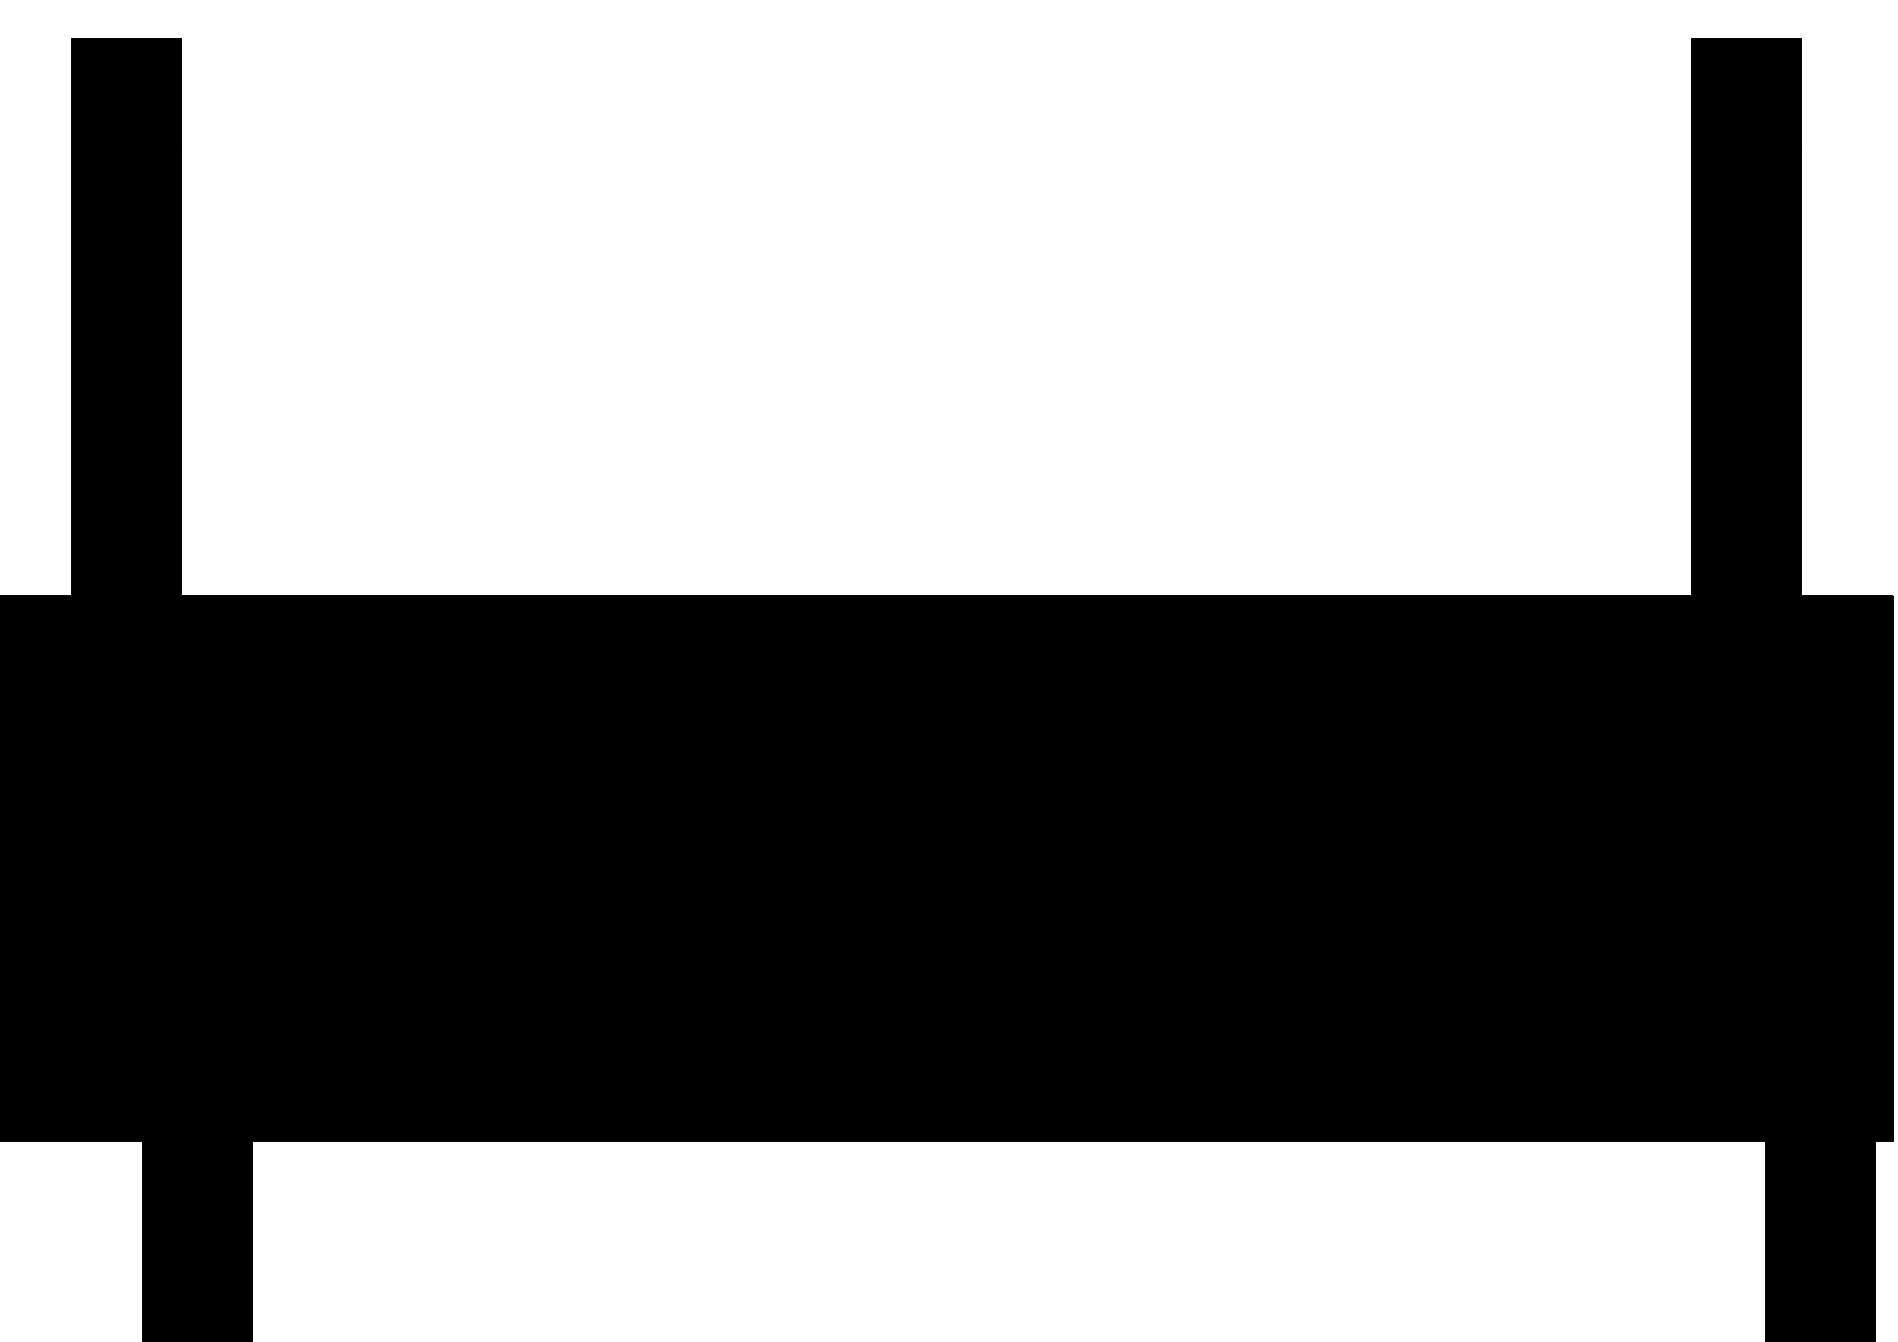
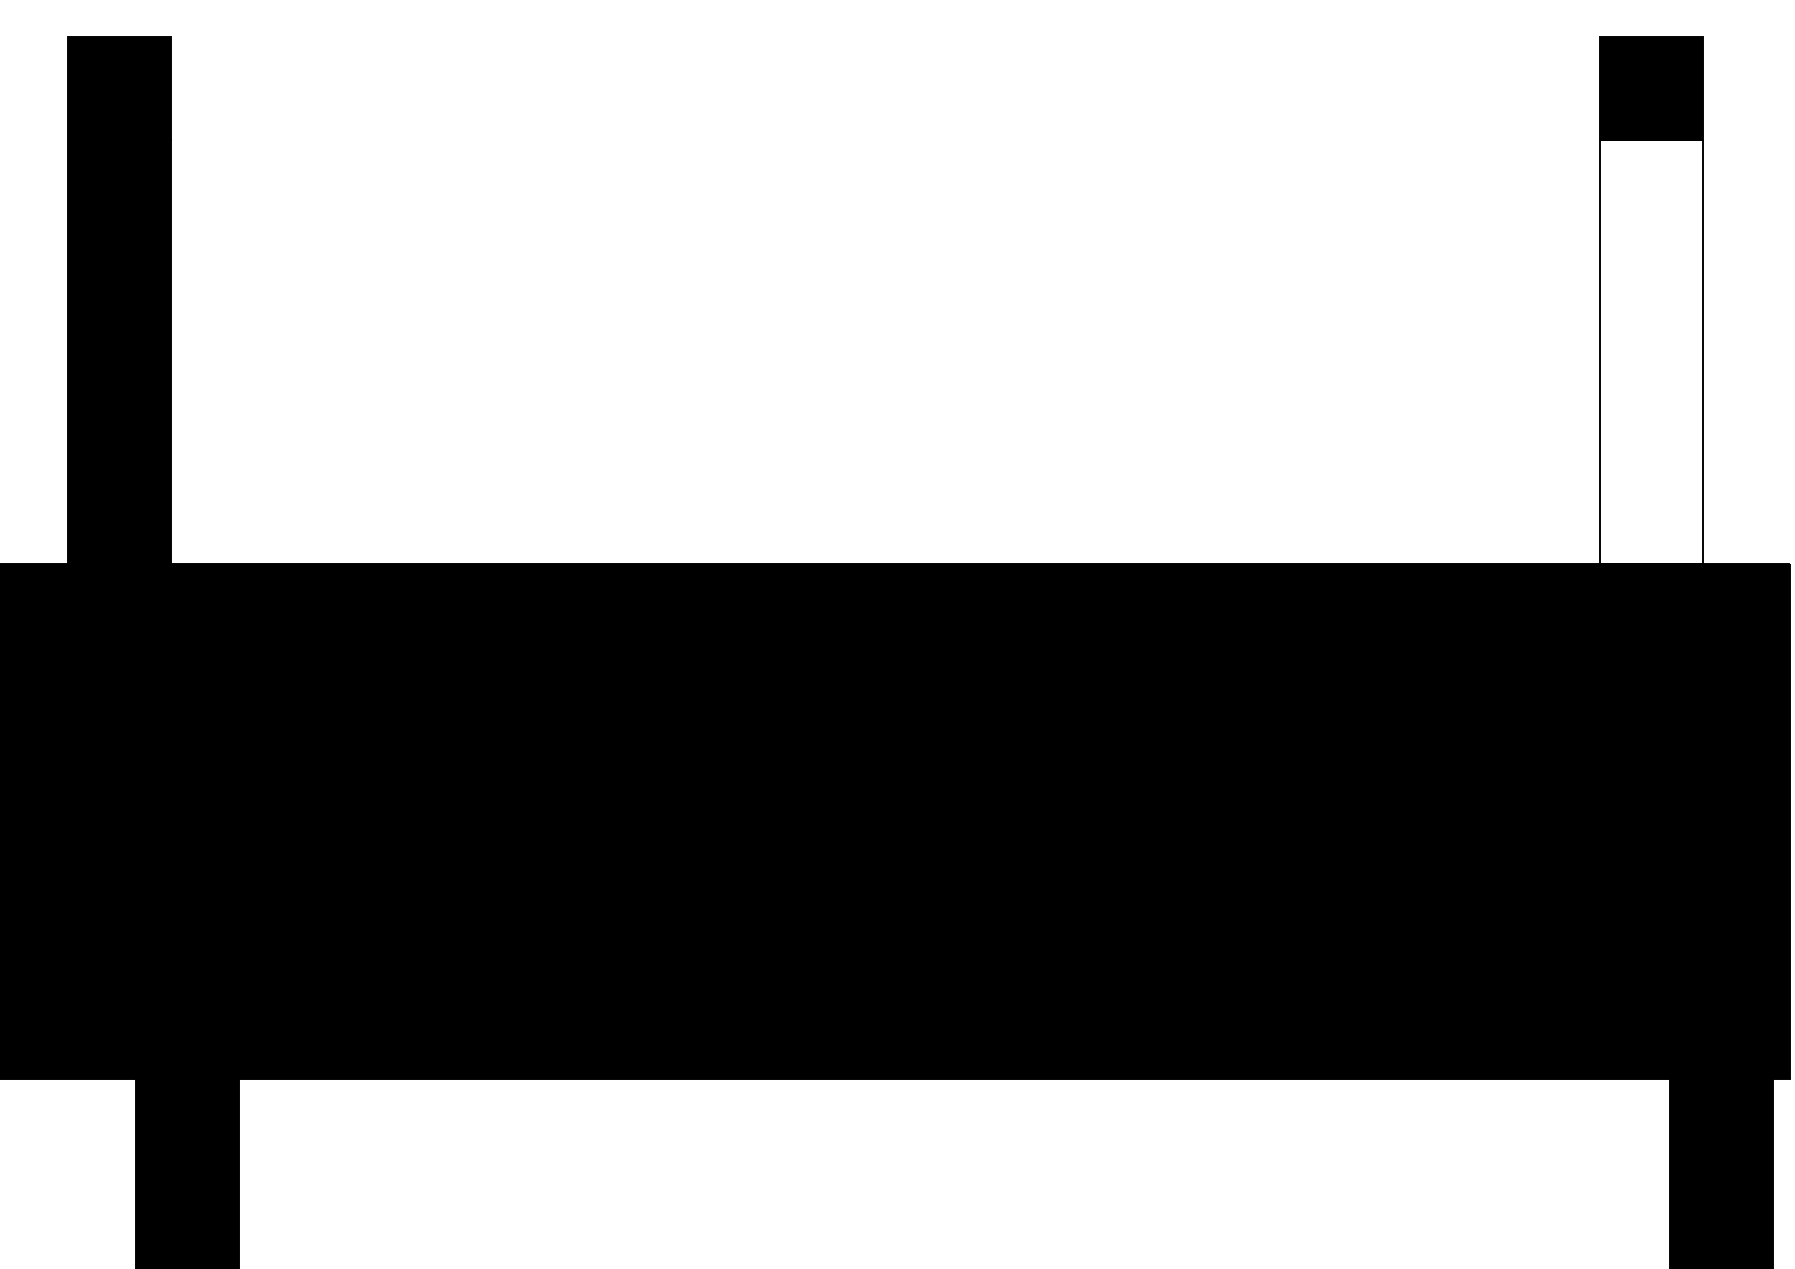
fill: (1745, 371) -> (1650, 351), removed

